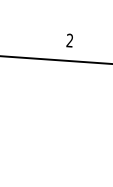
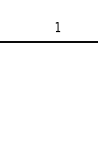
text: (69, 39) -> (57, 26), 2 -> 1

